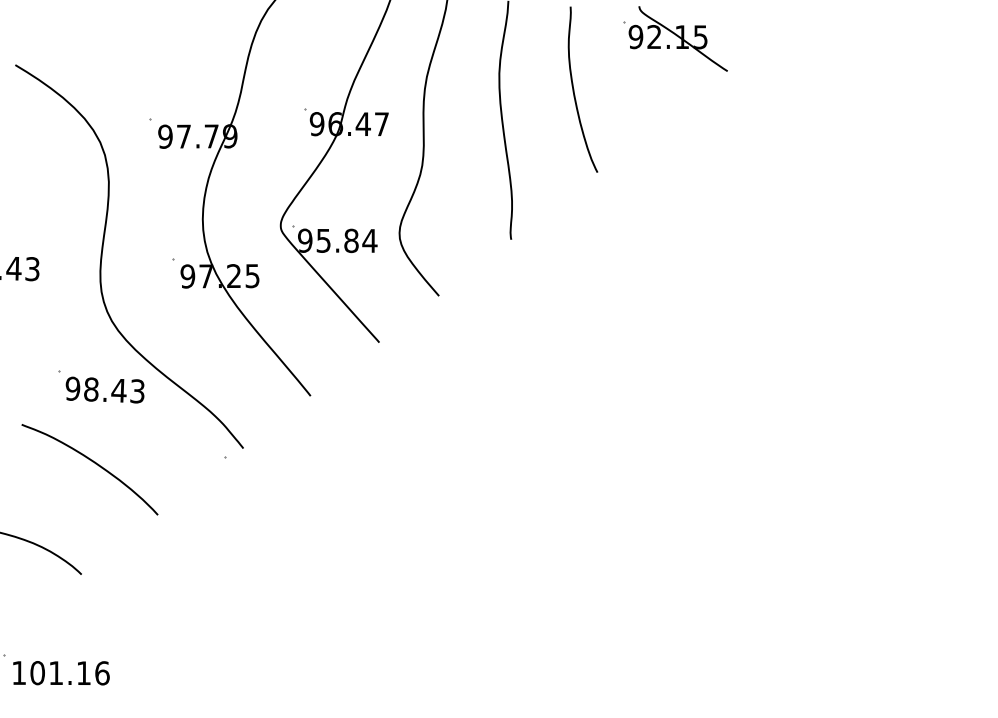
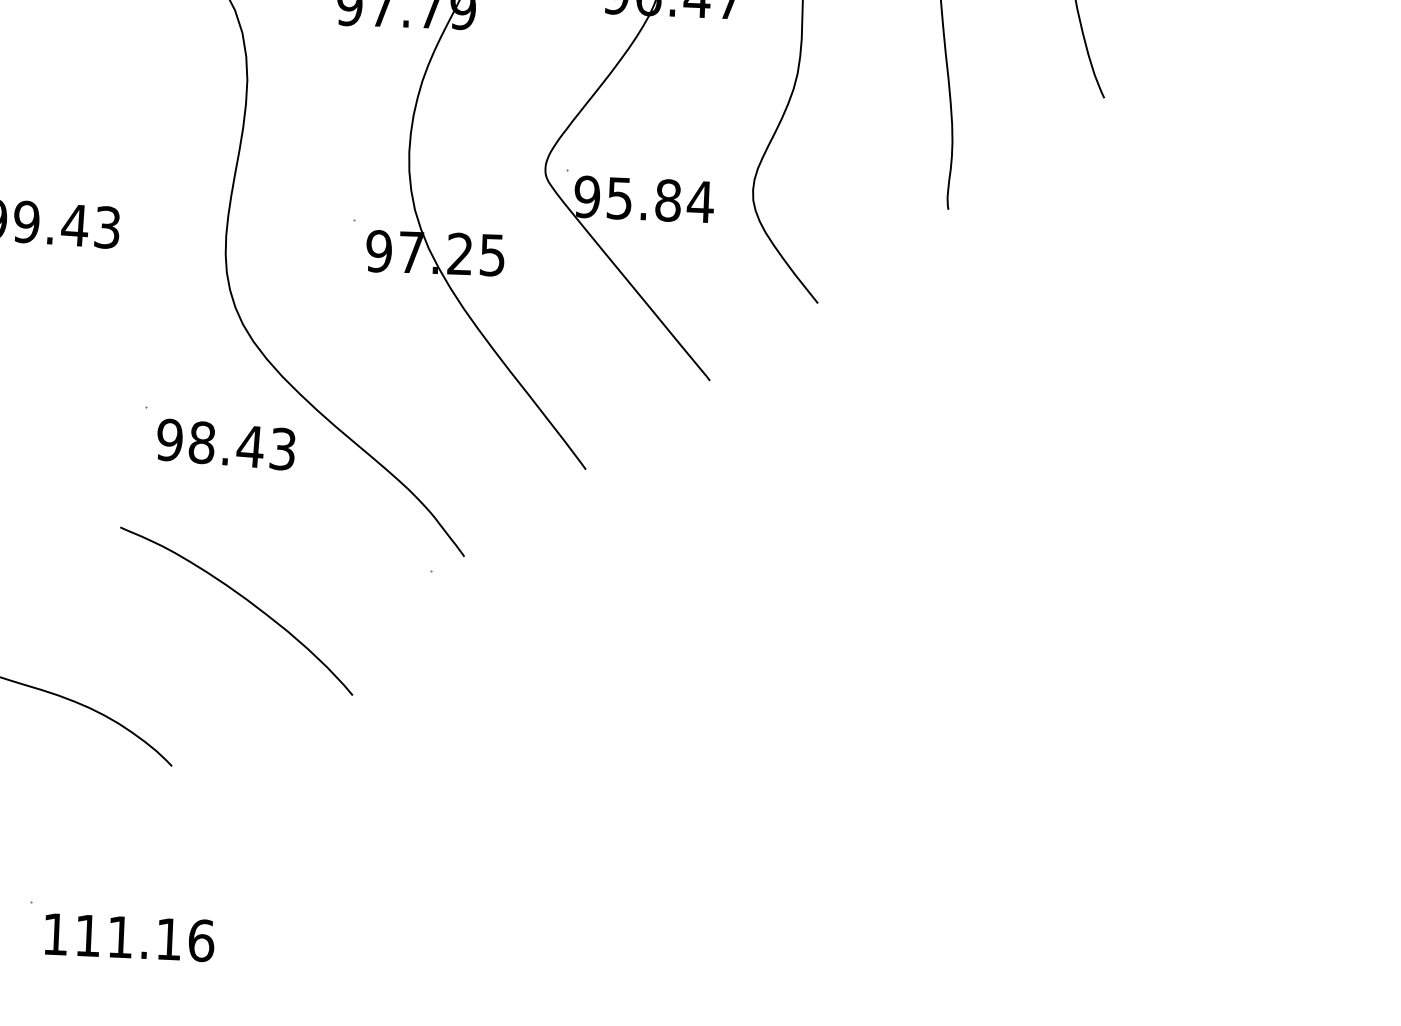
curve: (92, 462) -> (241, 598), moved
text: (37, 673) -> (87, 936), 101.16 -> 111.16

